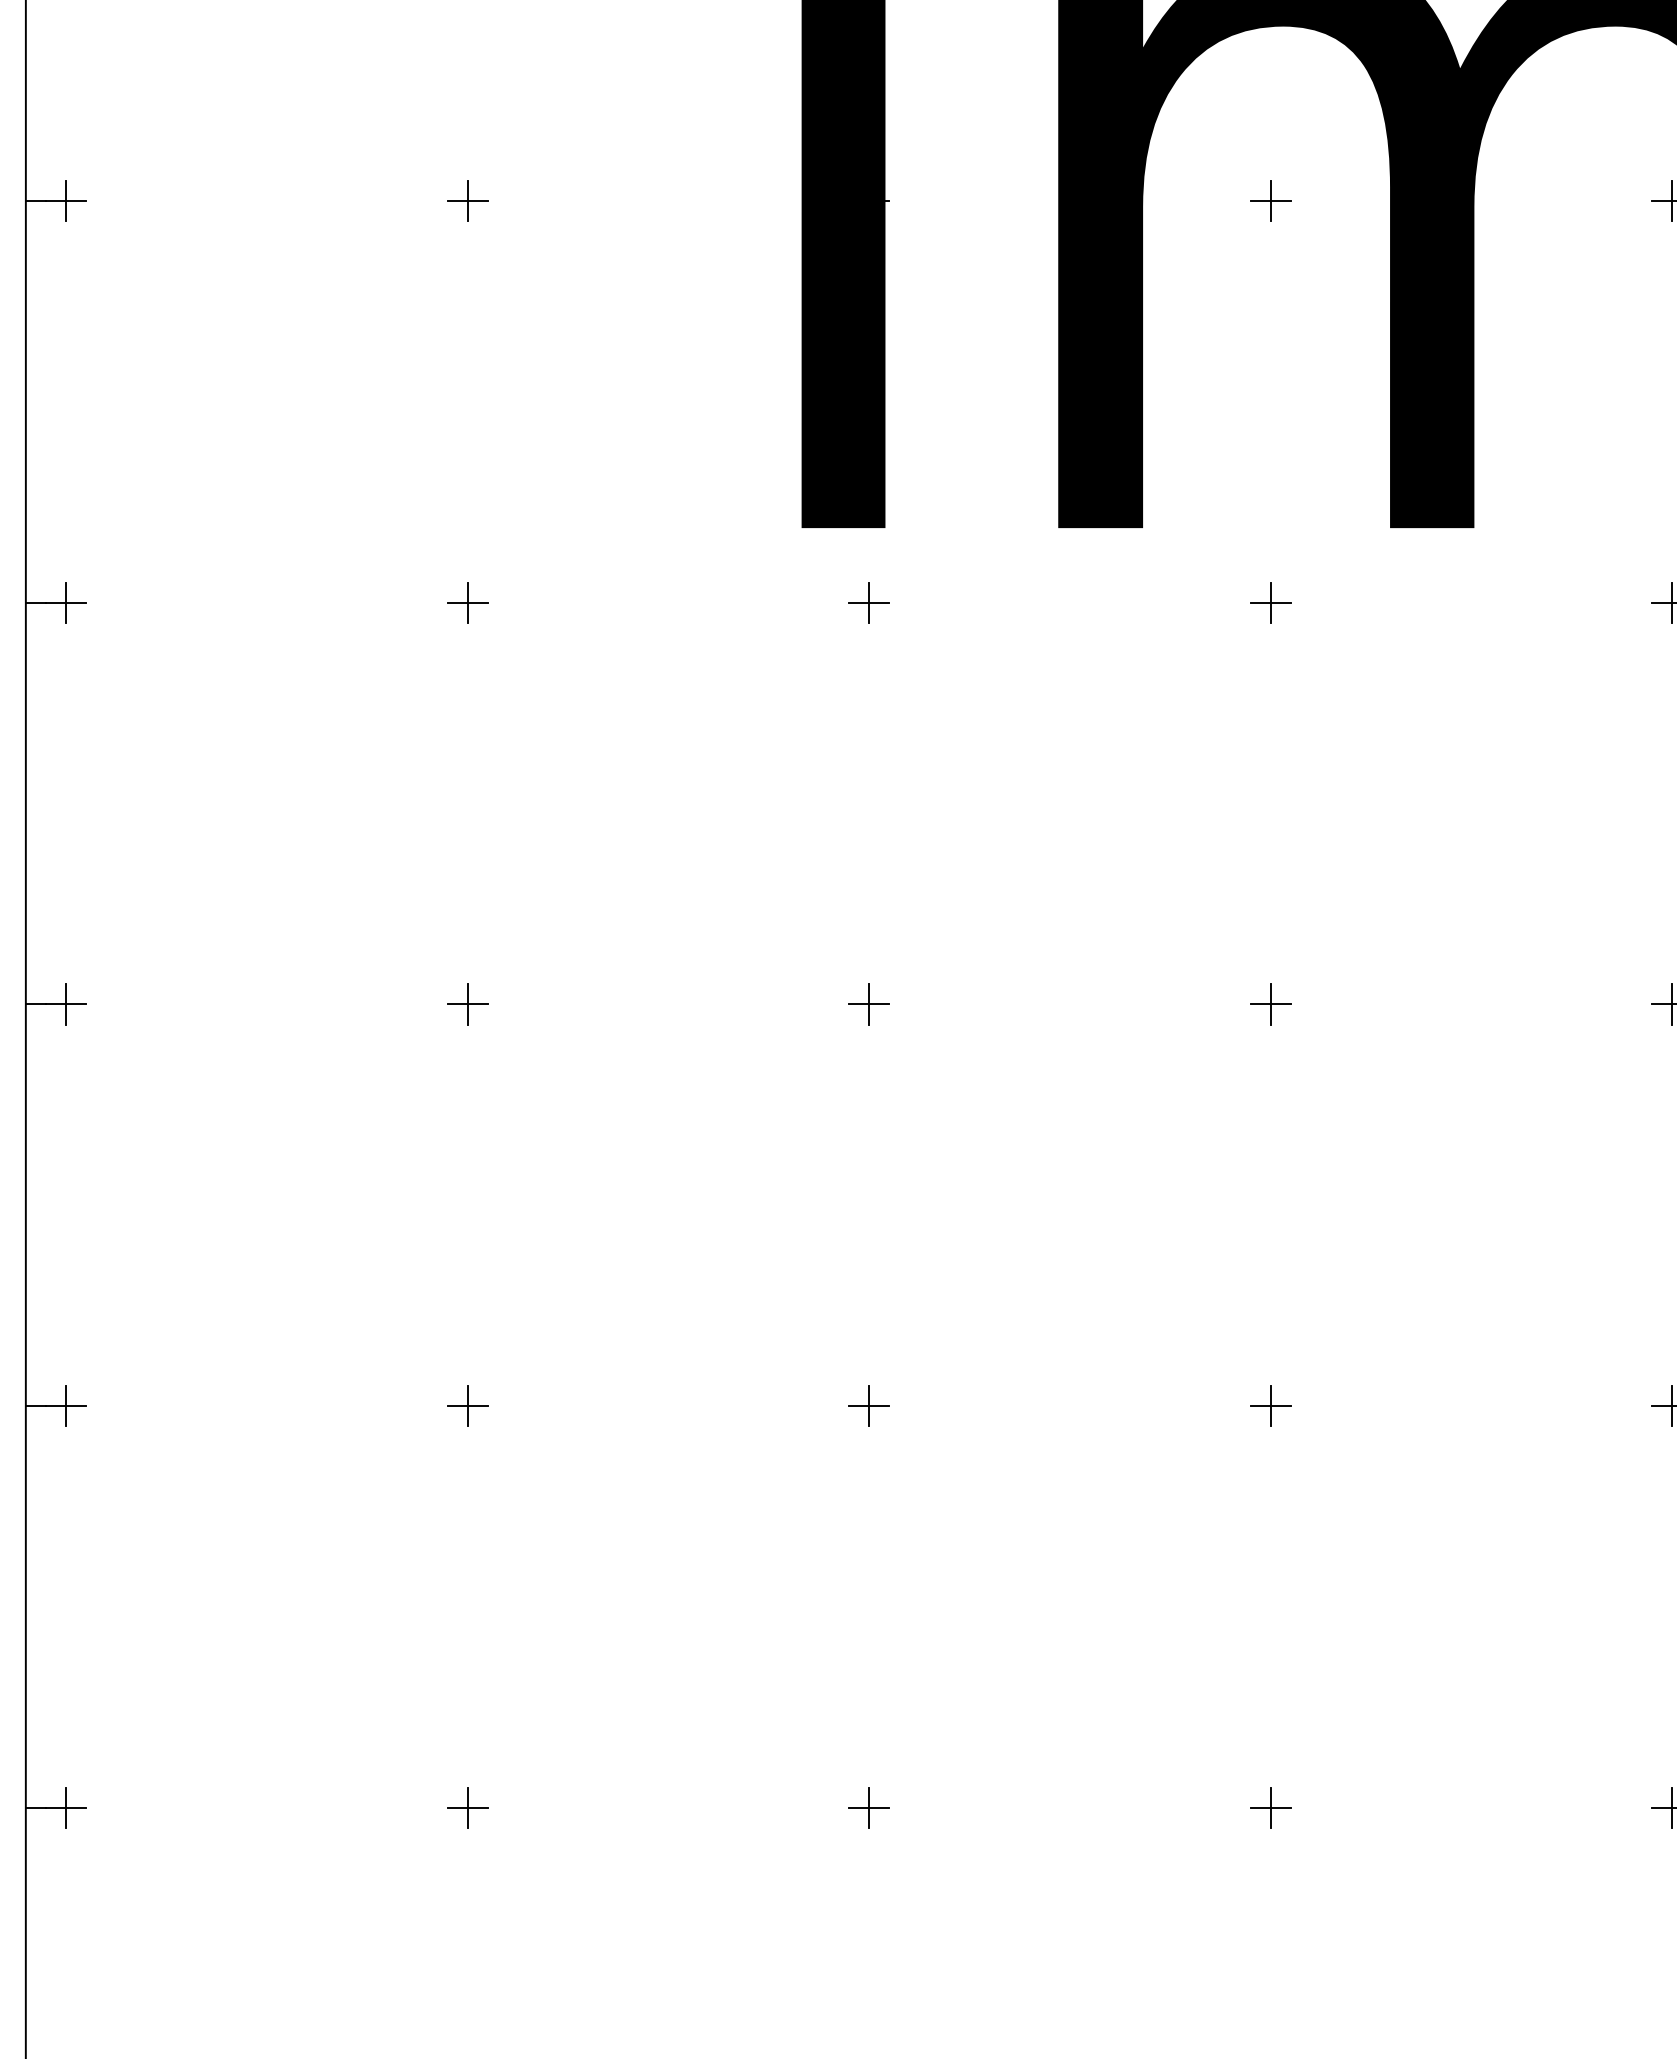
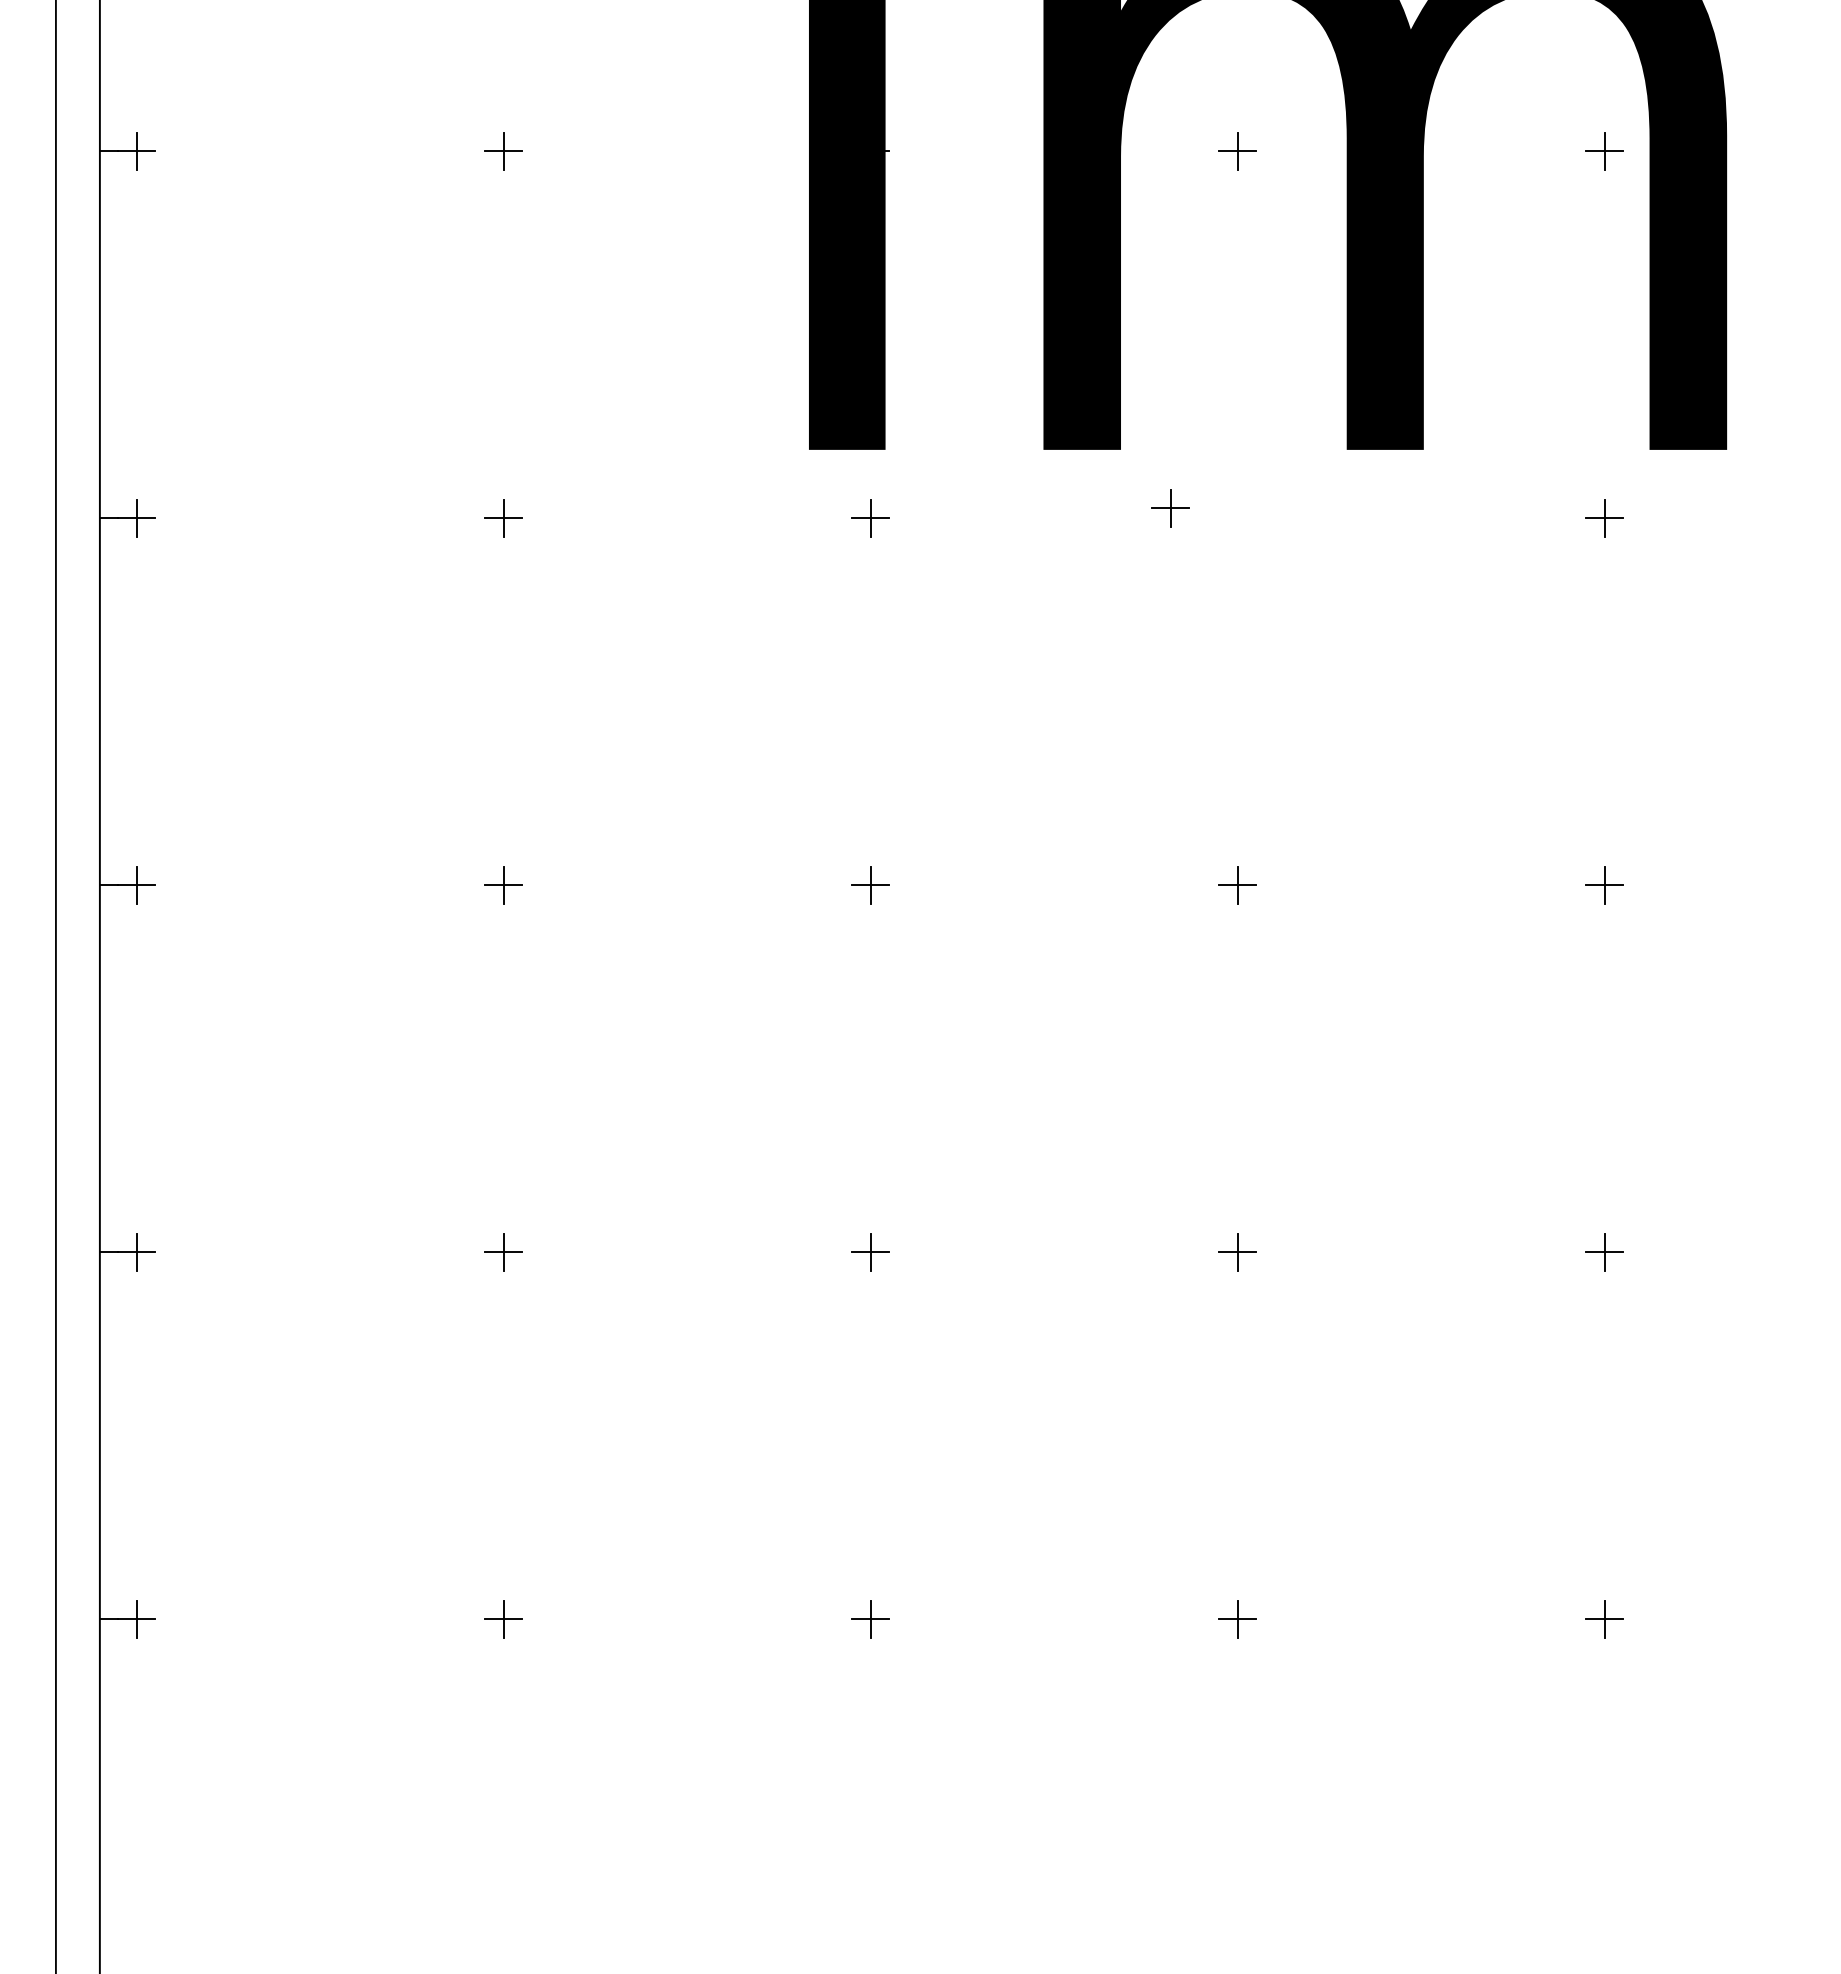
part: (1270, 603) -> (1170, 508), moved

